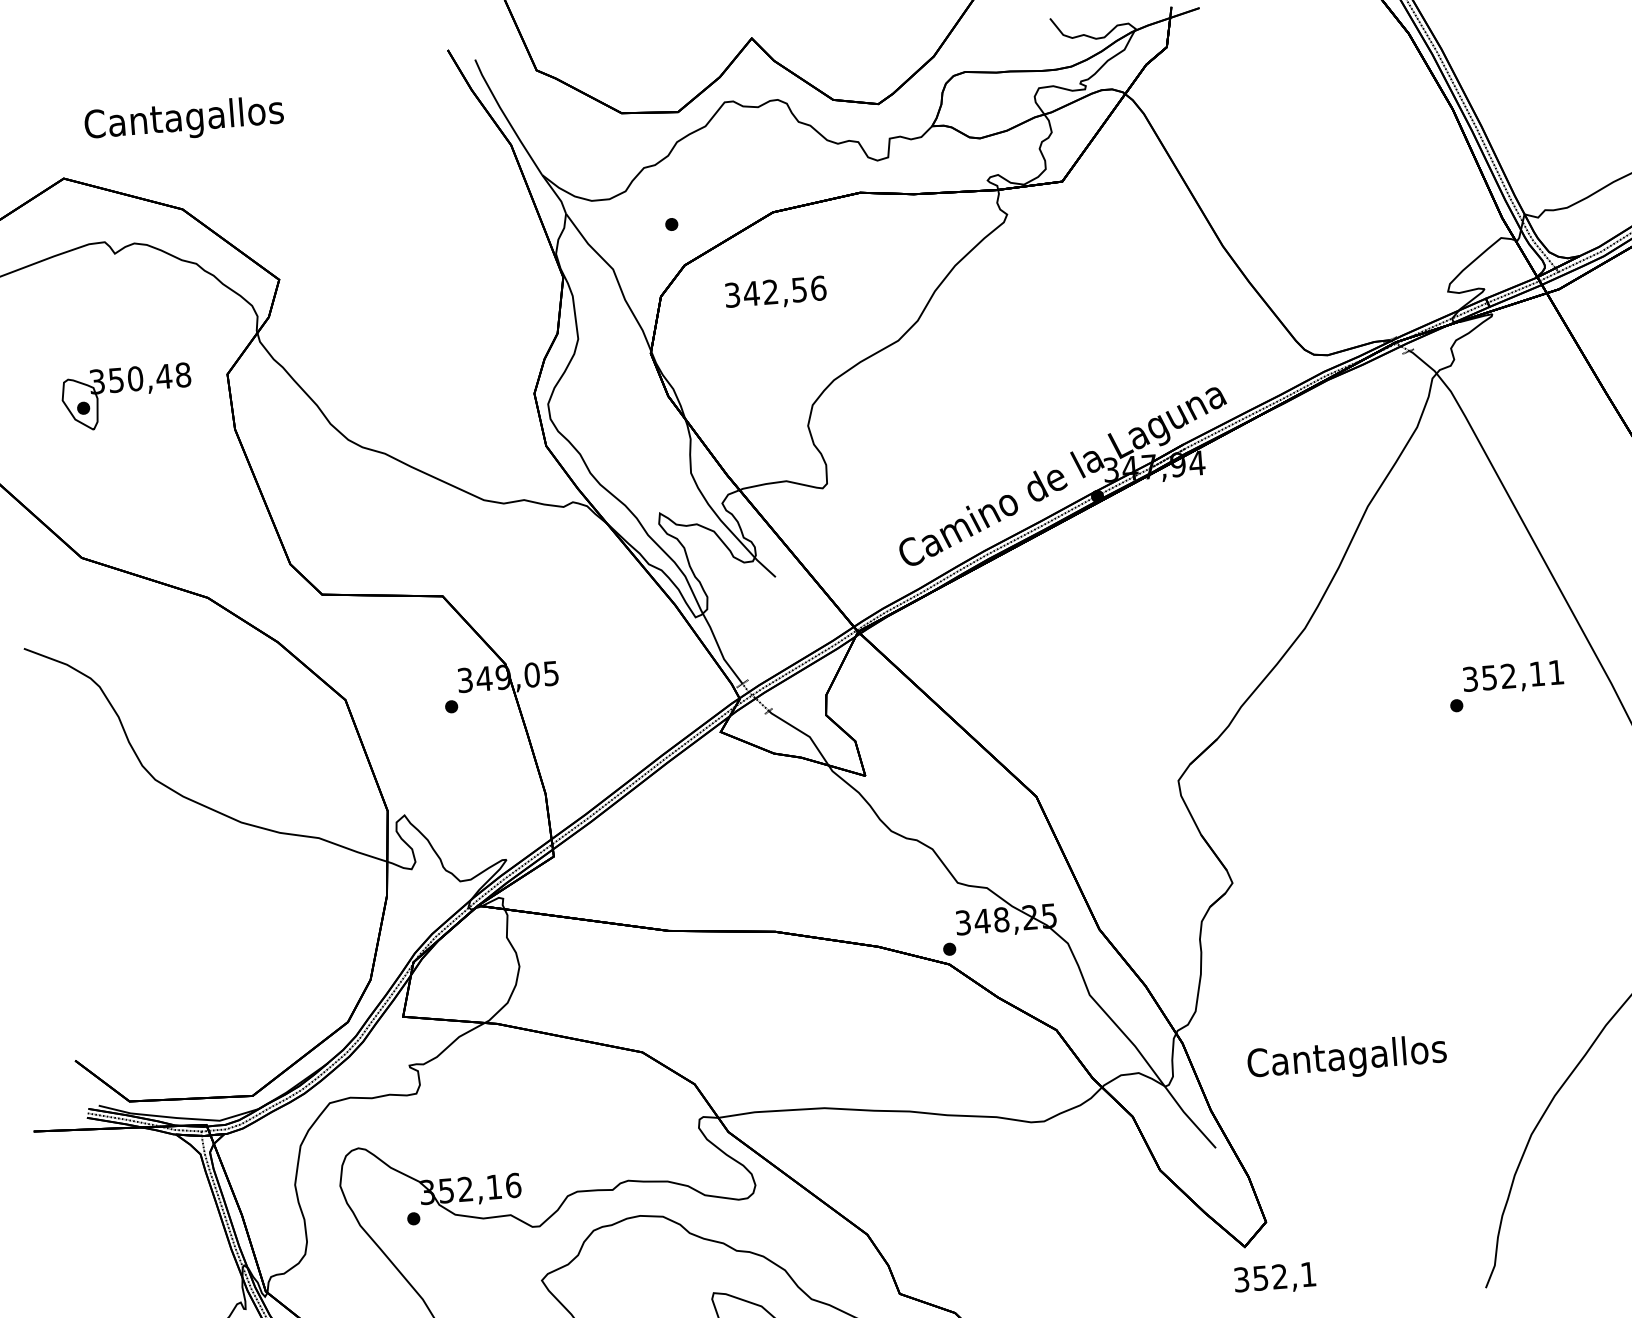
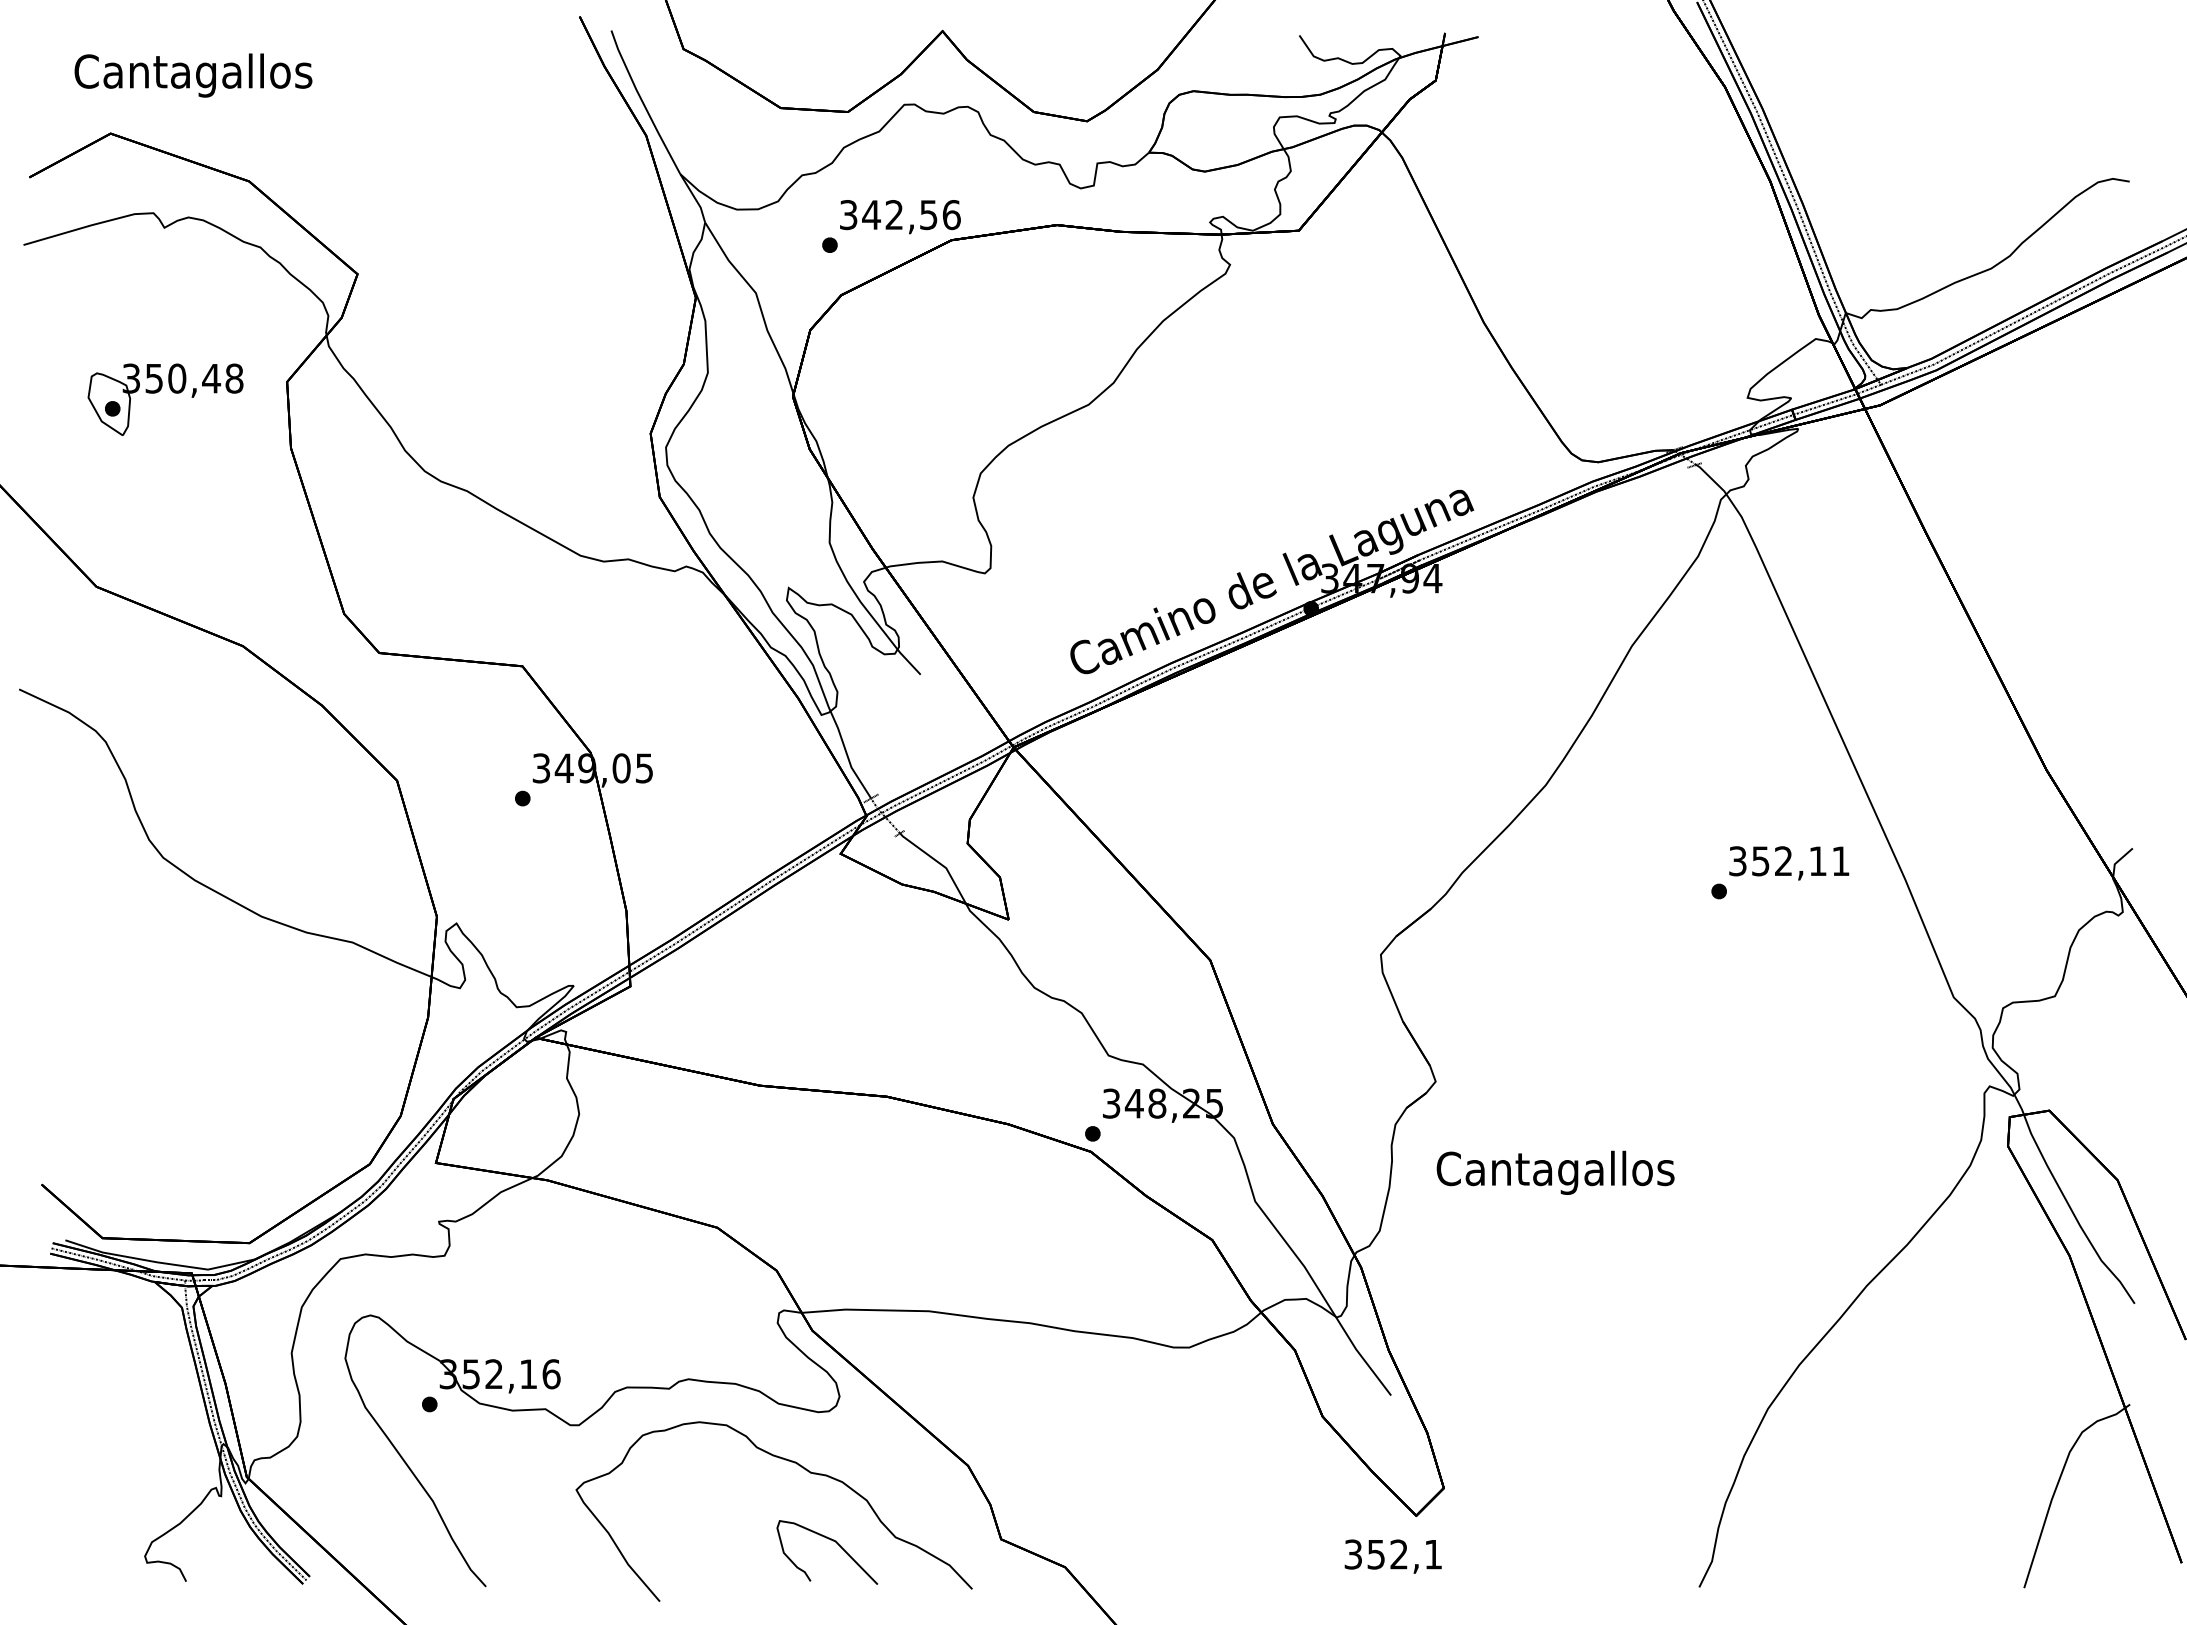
text: (184, 120) -> (193, 75), moved
text: (775, 293) -> (900, 217), moved
text: (1347, 1058) -> (1555, 1172), moved
text: (1274, 1278) -> (1392, 1556), moved

